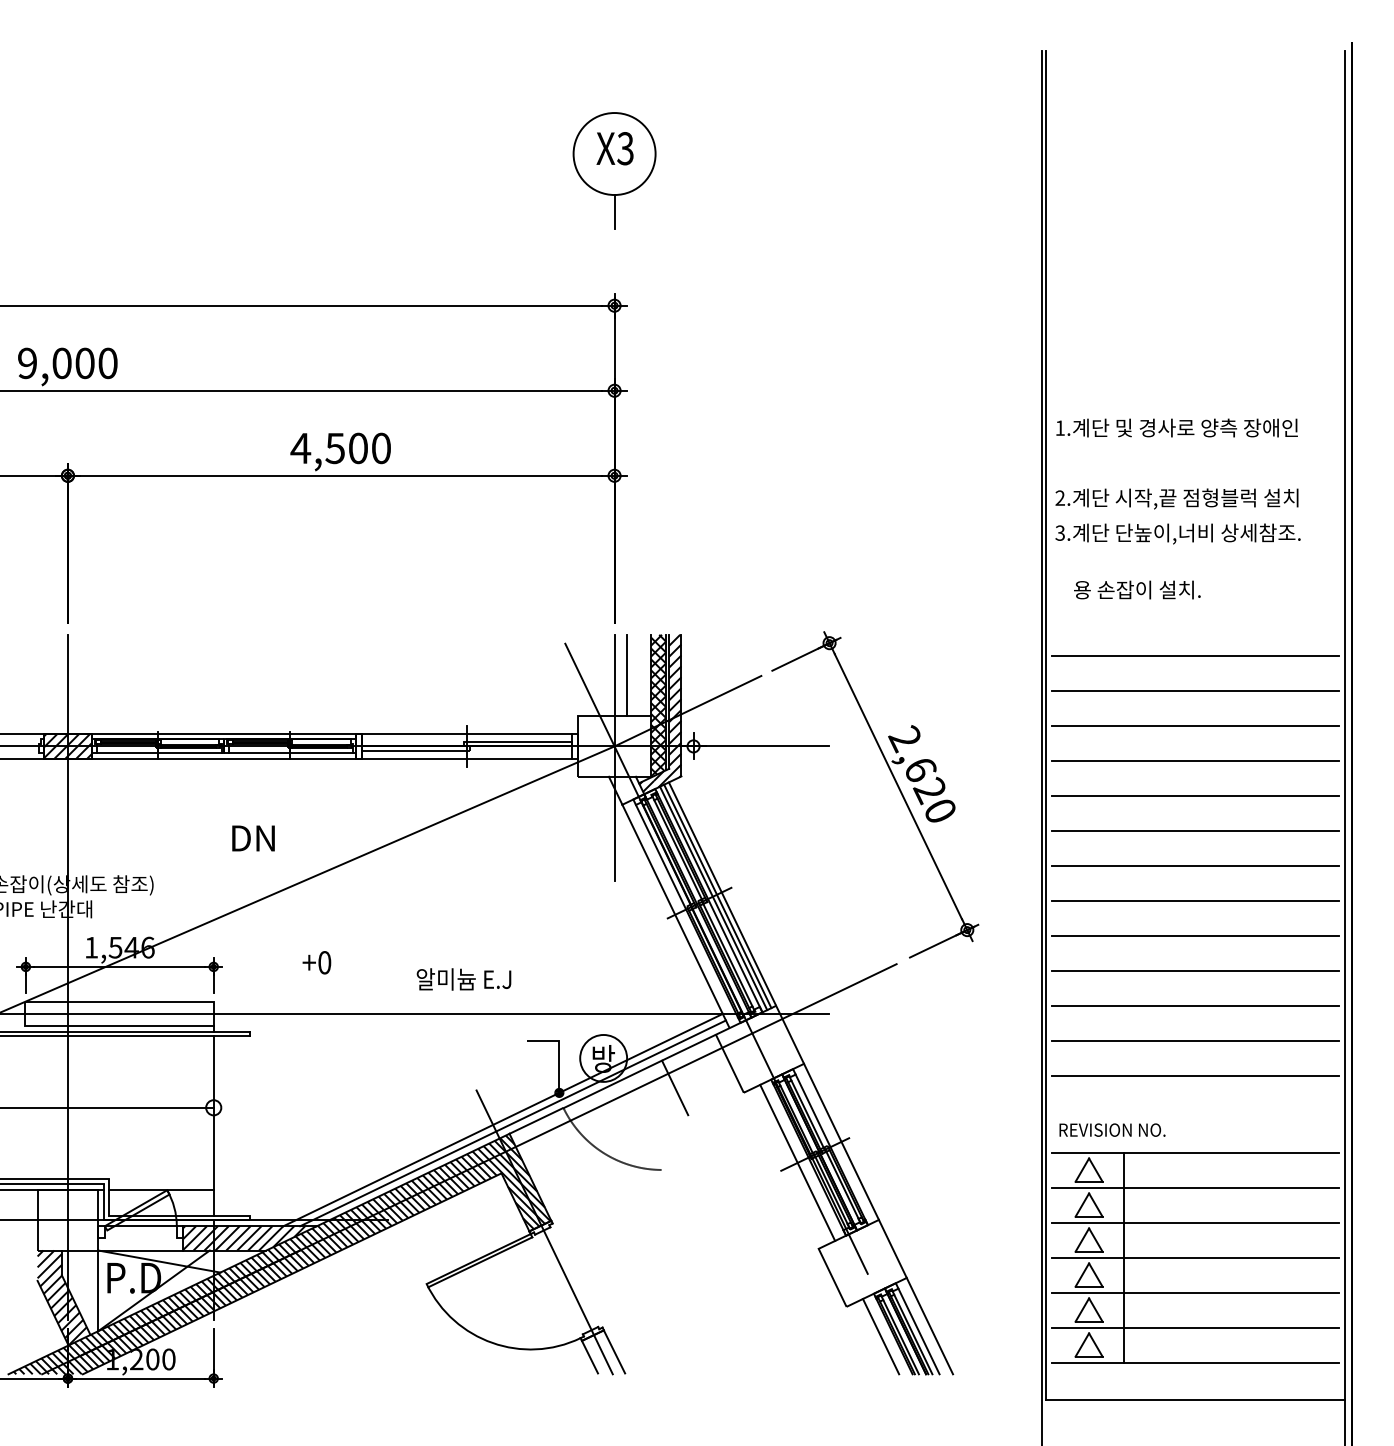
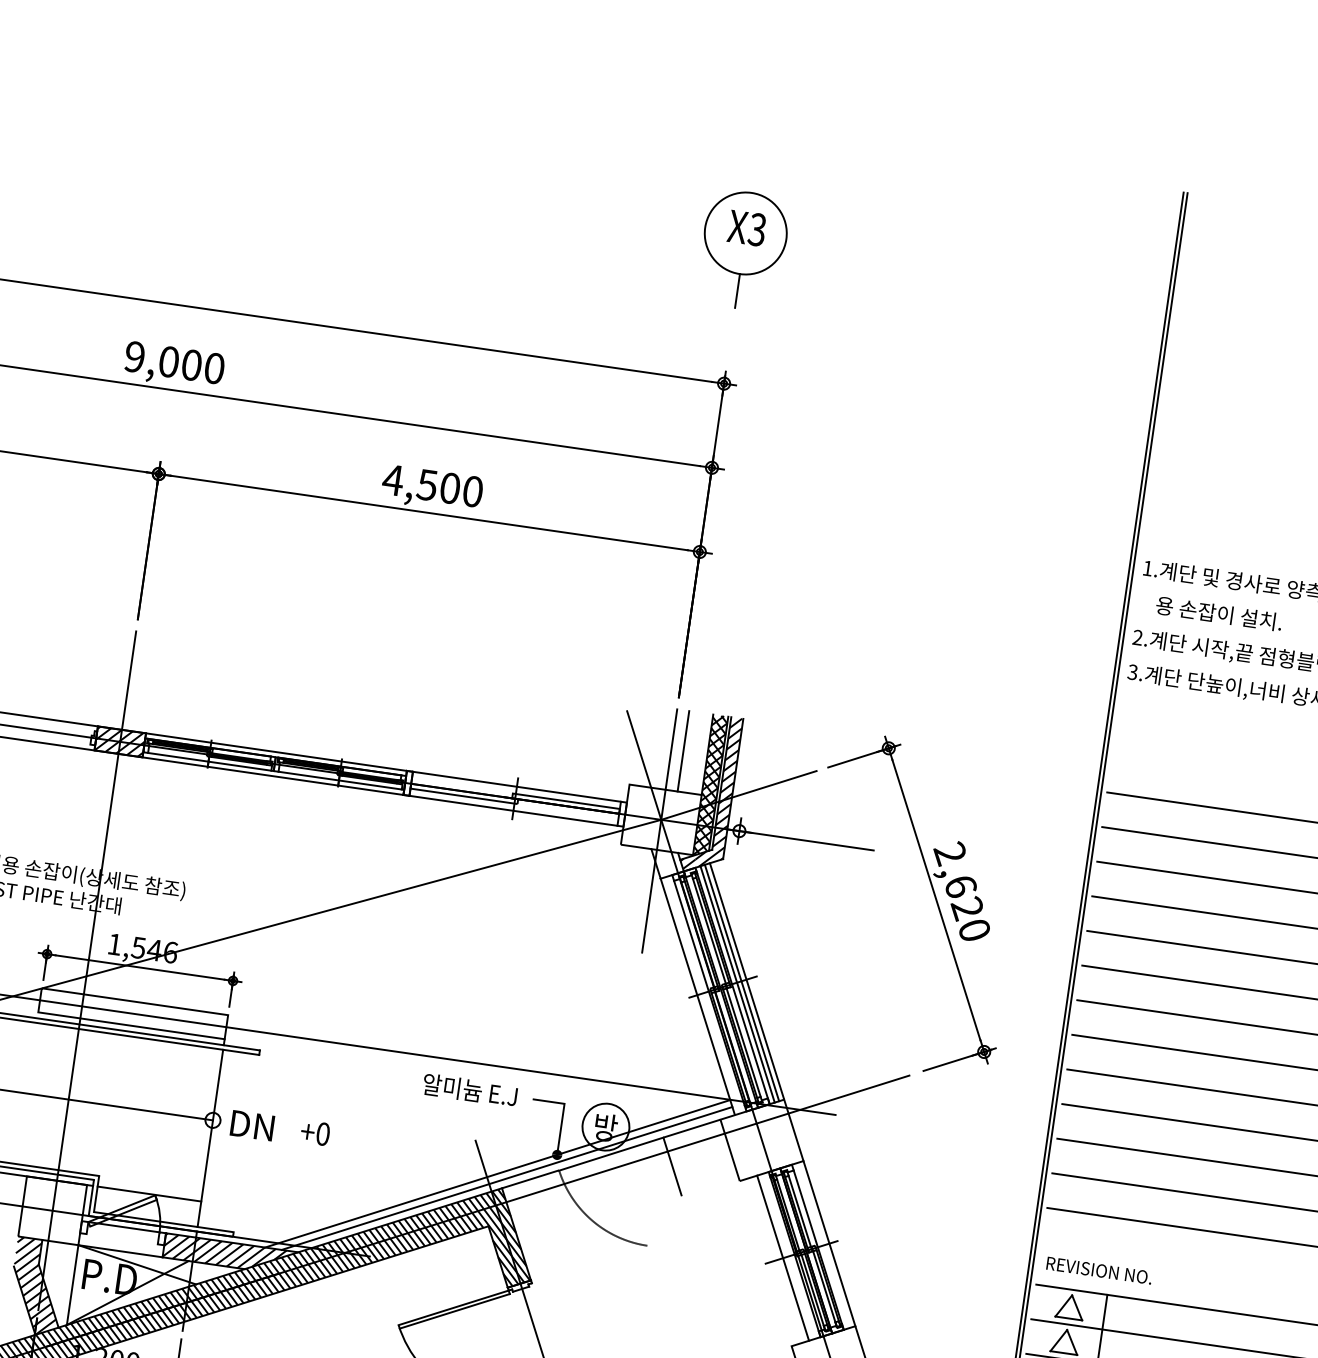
text: (1137, 589) -> (1219, 613), moved
text: (253, 838) -> (252, 1125), moved
text: (316, 962) -> (315, 1132), moved
text: (463, 979) -> (469, 1090), moved

